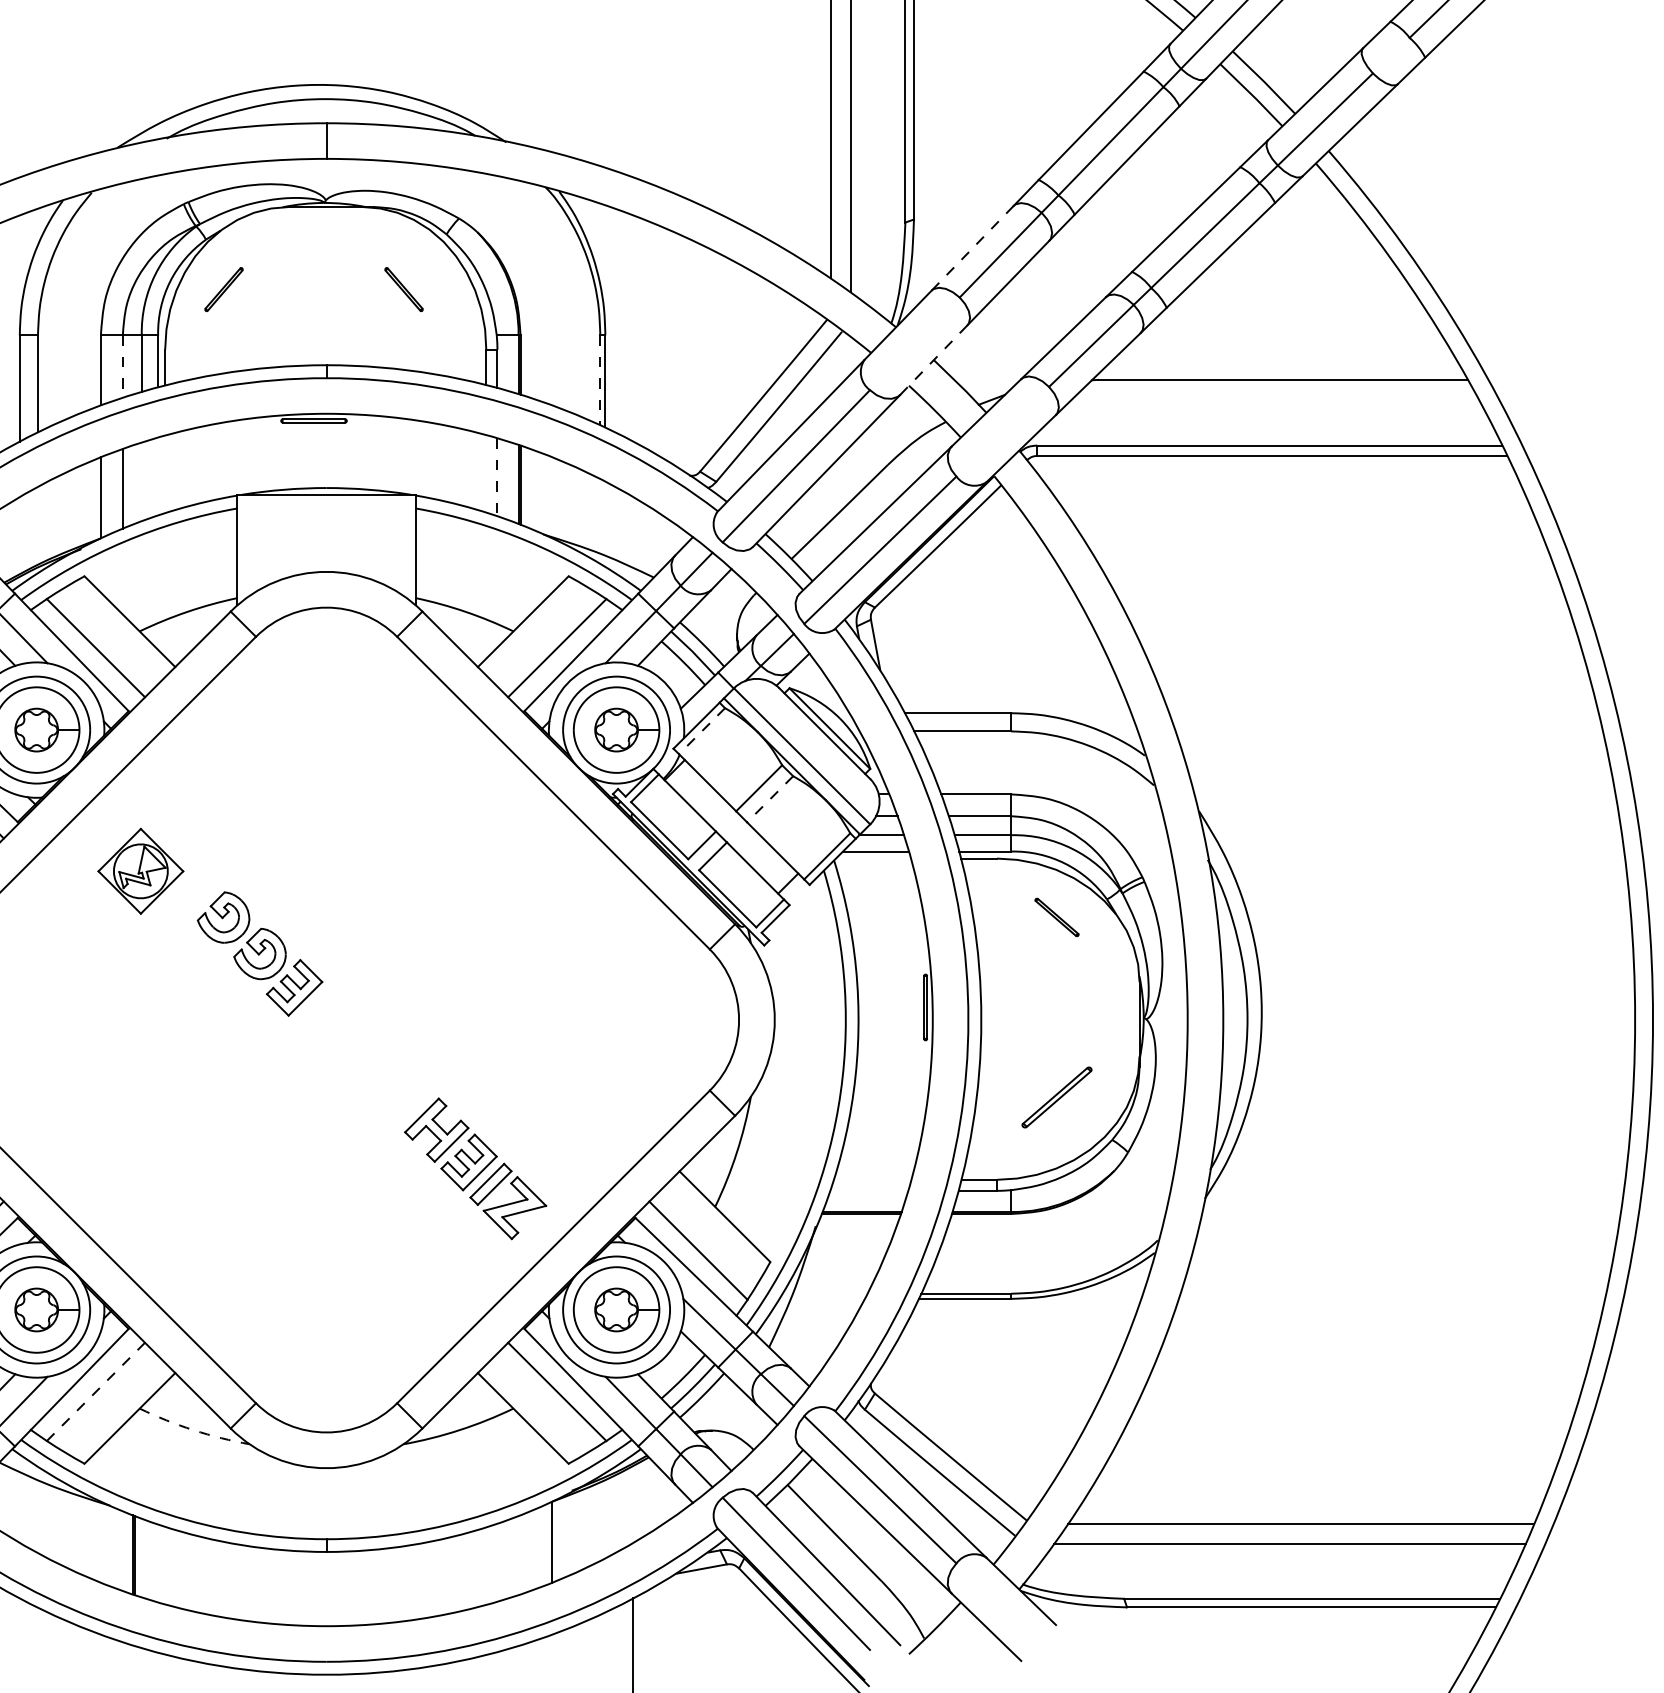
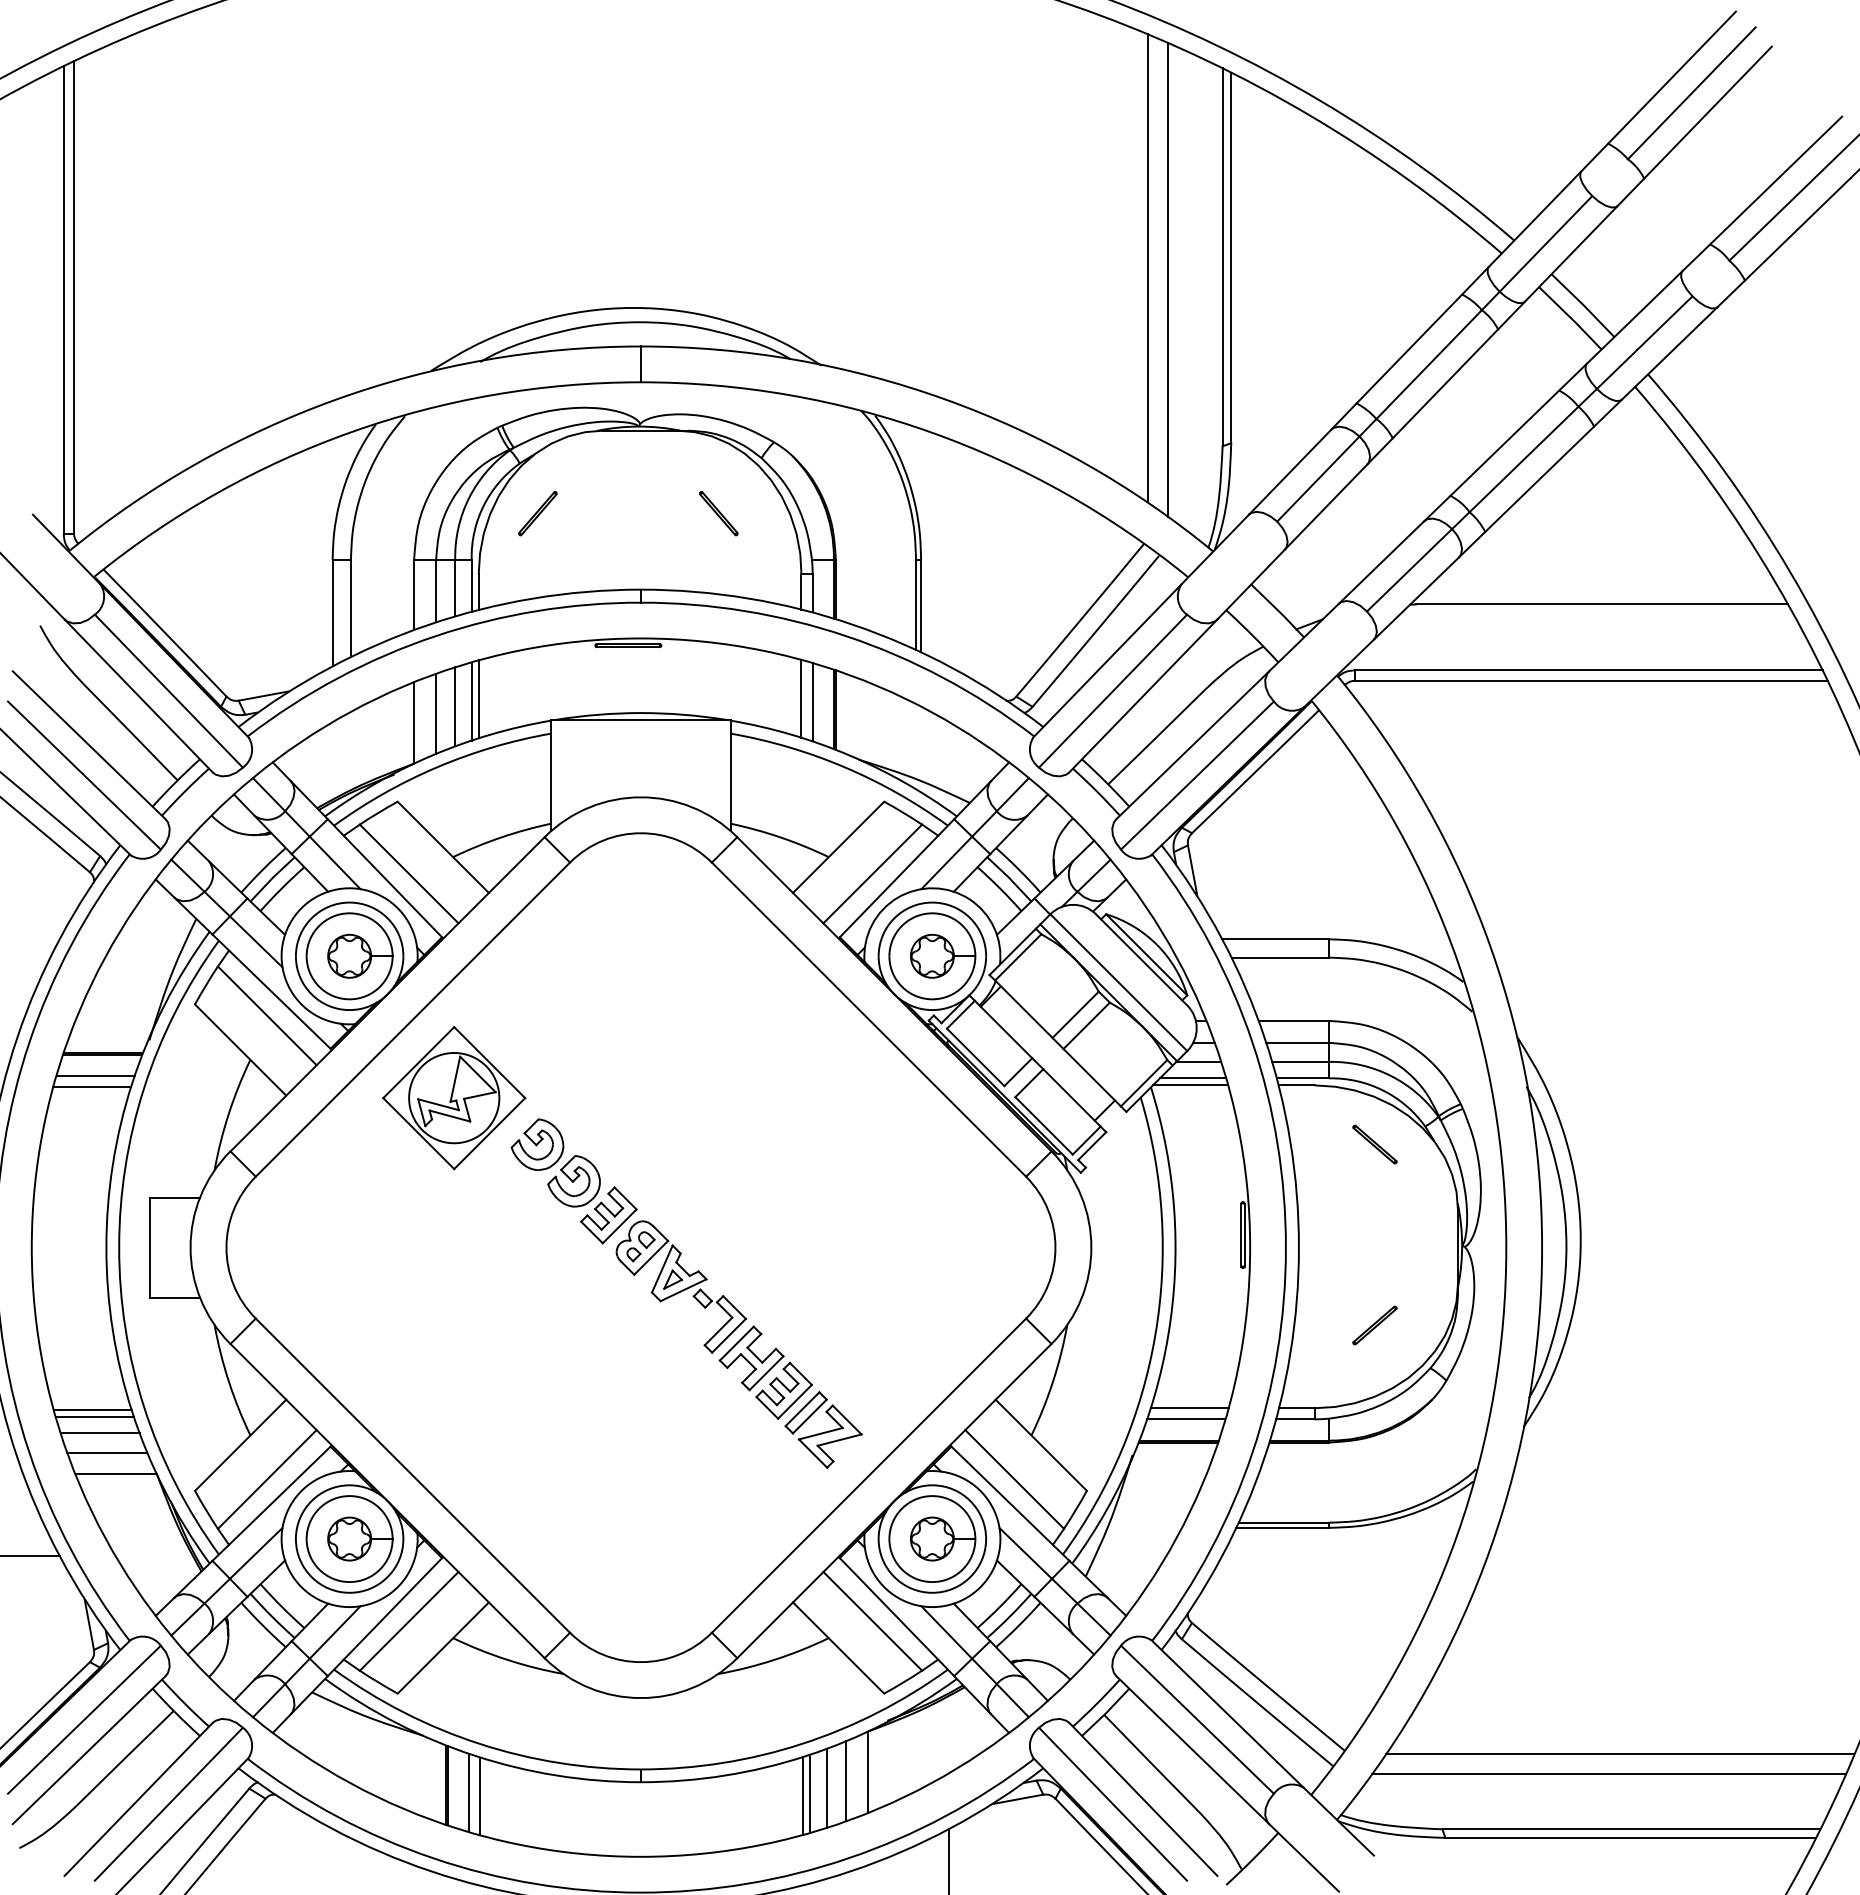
line: (971, 248) -> (1289, 472), dashed -> solid
line: (934, 360) -> (1251, 584), dashed -> solid
line: (123, 367) -> (436, 591), dashed -> solid
line: (600, 381) -> (916, 605), dashed -> solid
line: (486, 473) -> (801, 698), added
line: (164, 474) -> (478, 699), added
line: (157, 476) -> (471, 701), added
line: (497, 477) -> (812, 702), dashed -> solid
line: (142, 481) -> (455, 706), added
line: (702, 731) -> (1018, 957), dashed -> solid
line: (769, 798) -> (1086, 1025), dashed -> solid
line: (873, 858) -> (1190, 1085), added
part: (141, 871) -> (454, 1098), size x1.67
part: (365, 1058) -> (680, 1286), added
part: (1056, 1097) -> (1374, 1325), size x0.62
line: (872, 1180) -> (1189, 1408), added
line: (869, 1191) -> (1186, 1419), added
line: (96, 1392) -> (409, 1621), dashed -> solid
arc: (193, 1429) -> (507, 1659), dashed -> solid
line: (530, 1551) -> (845, 1781), added
line: (511, 1558) -> (826, 1788), added
line: (155, 1562) -> (469, 1792), added
line: (495, 1563) -> (810, 1793), added
line: (488, 1565) -> (803, 1795), added
line: (166, 1566) -> (480, 1796), added

